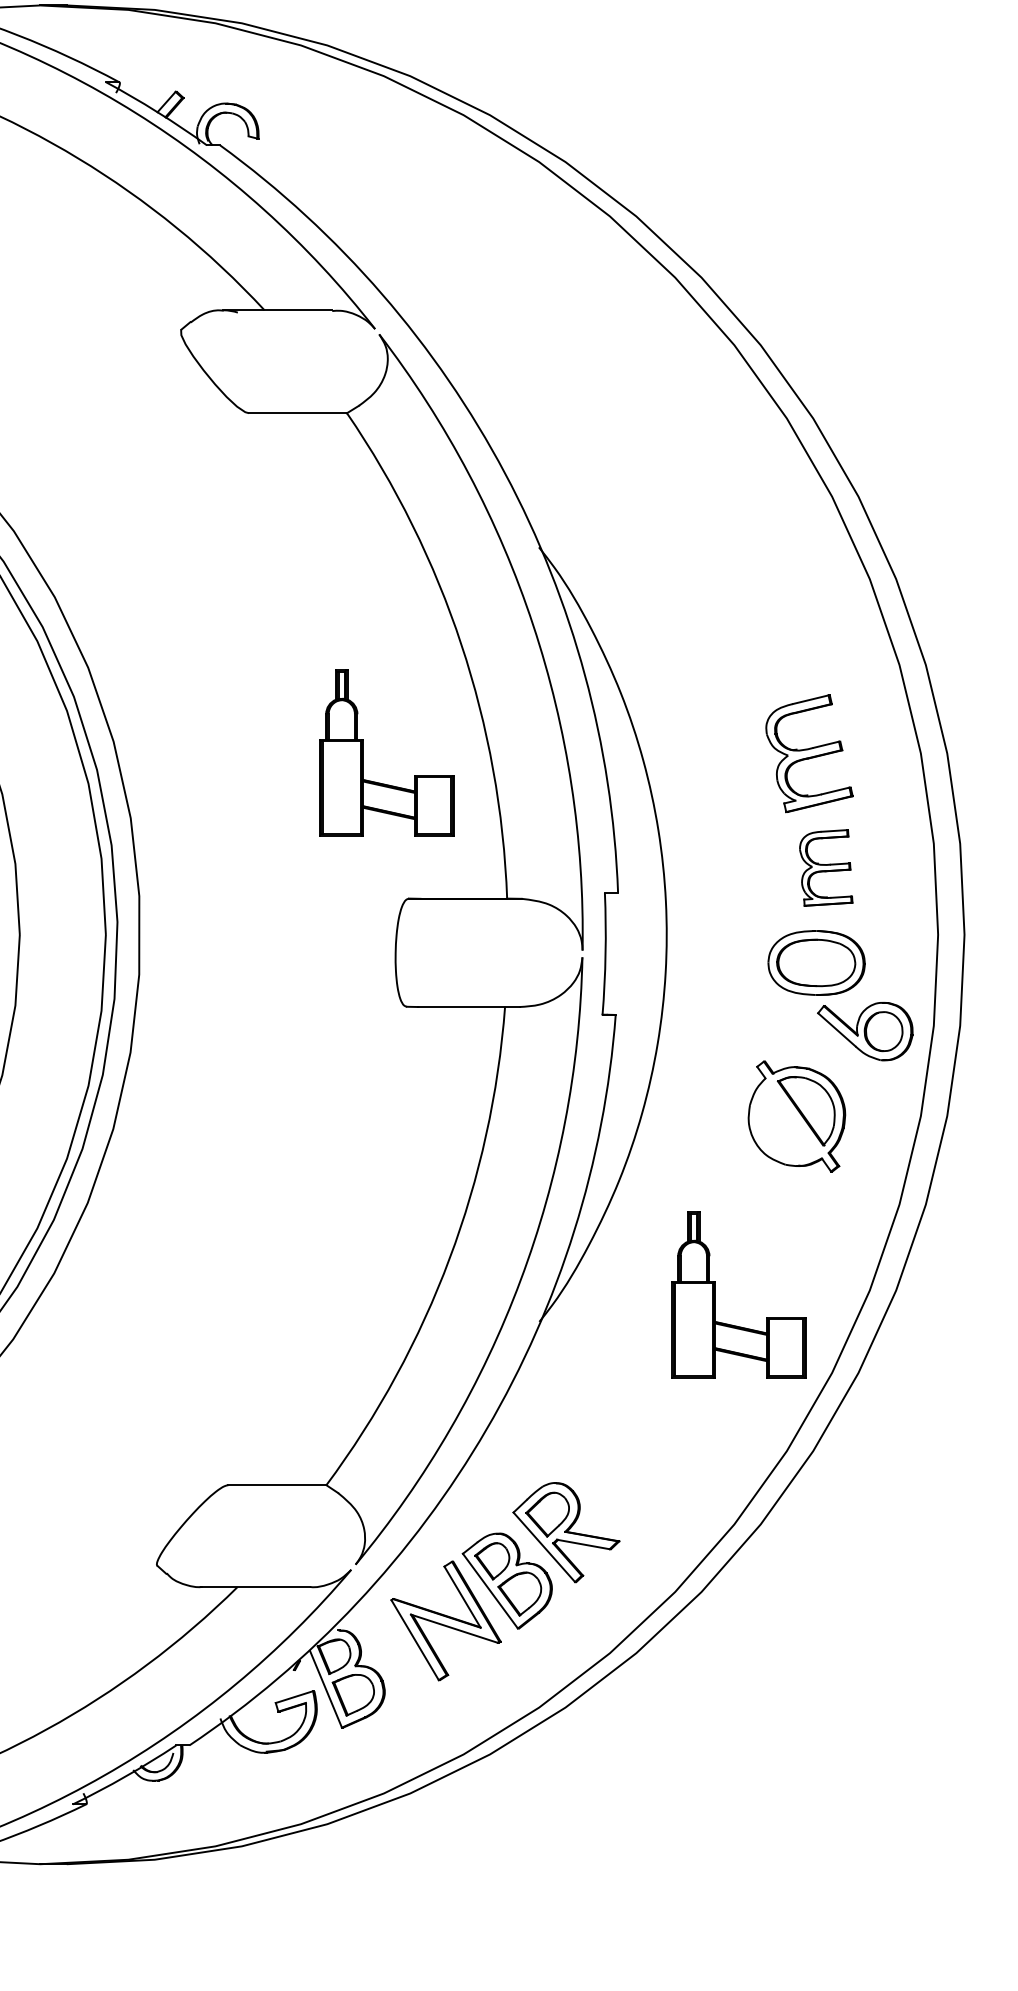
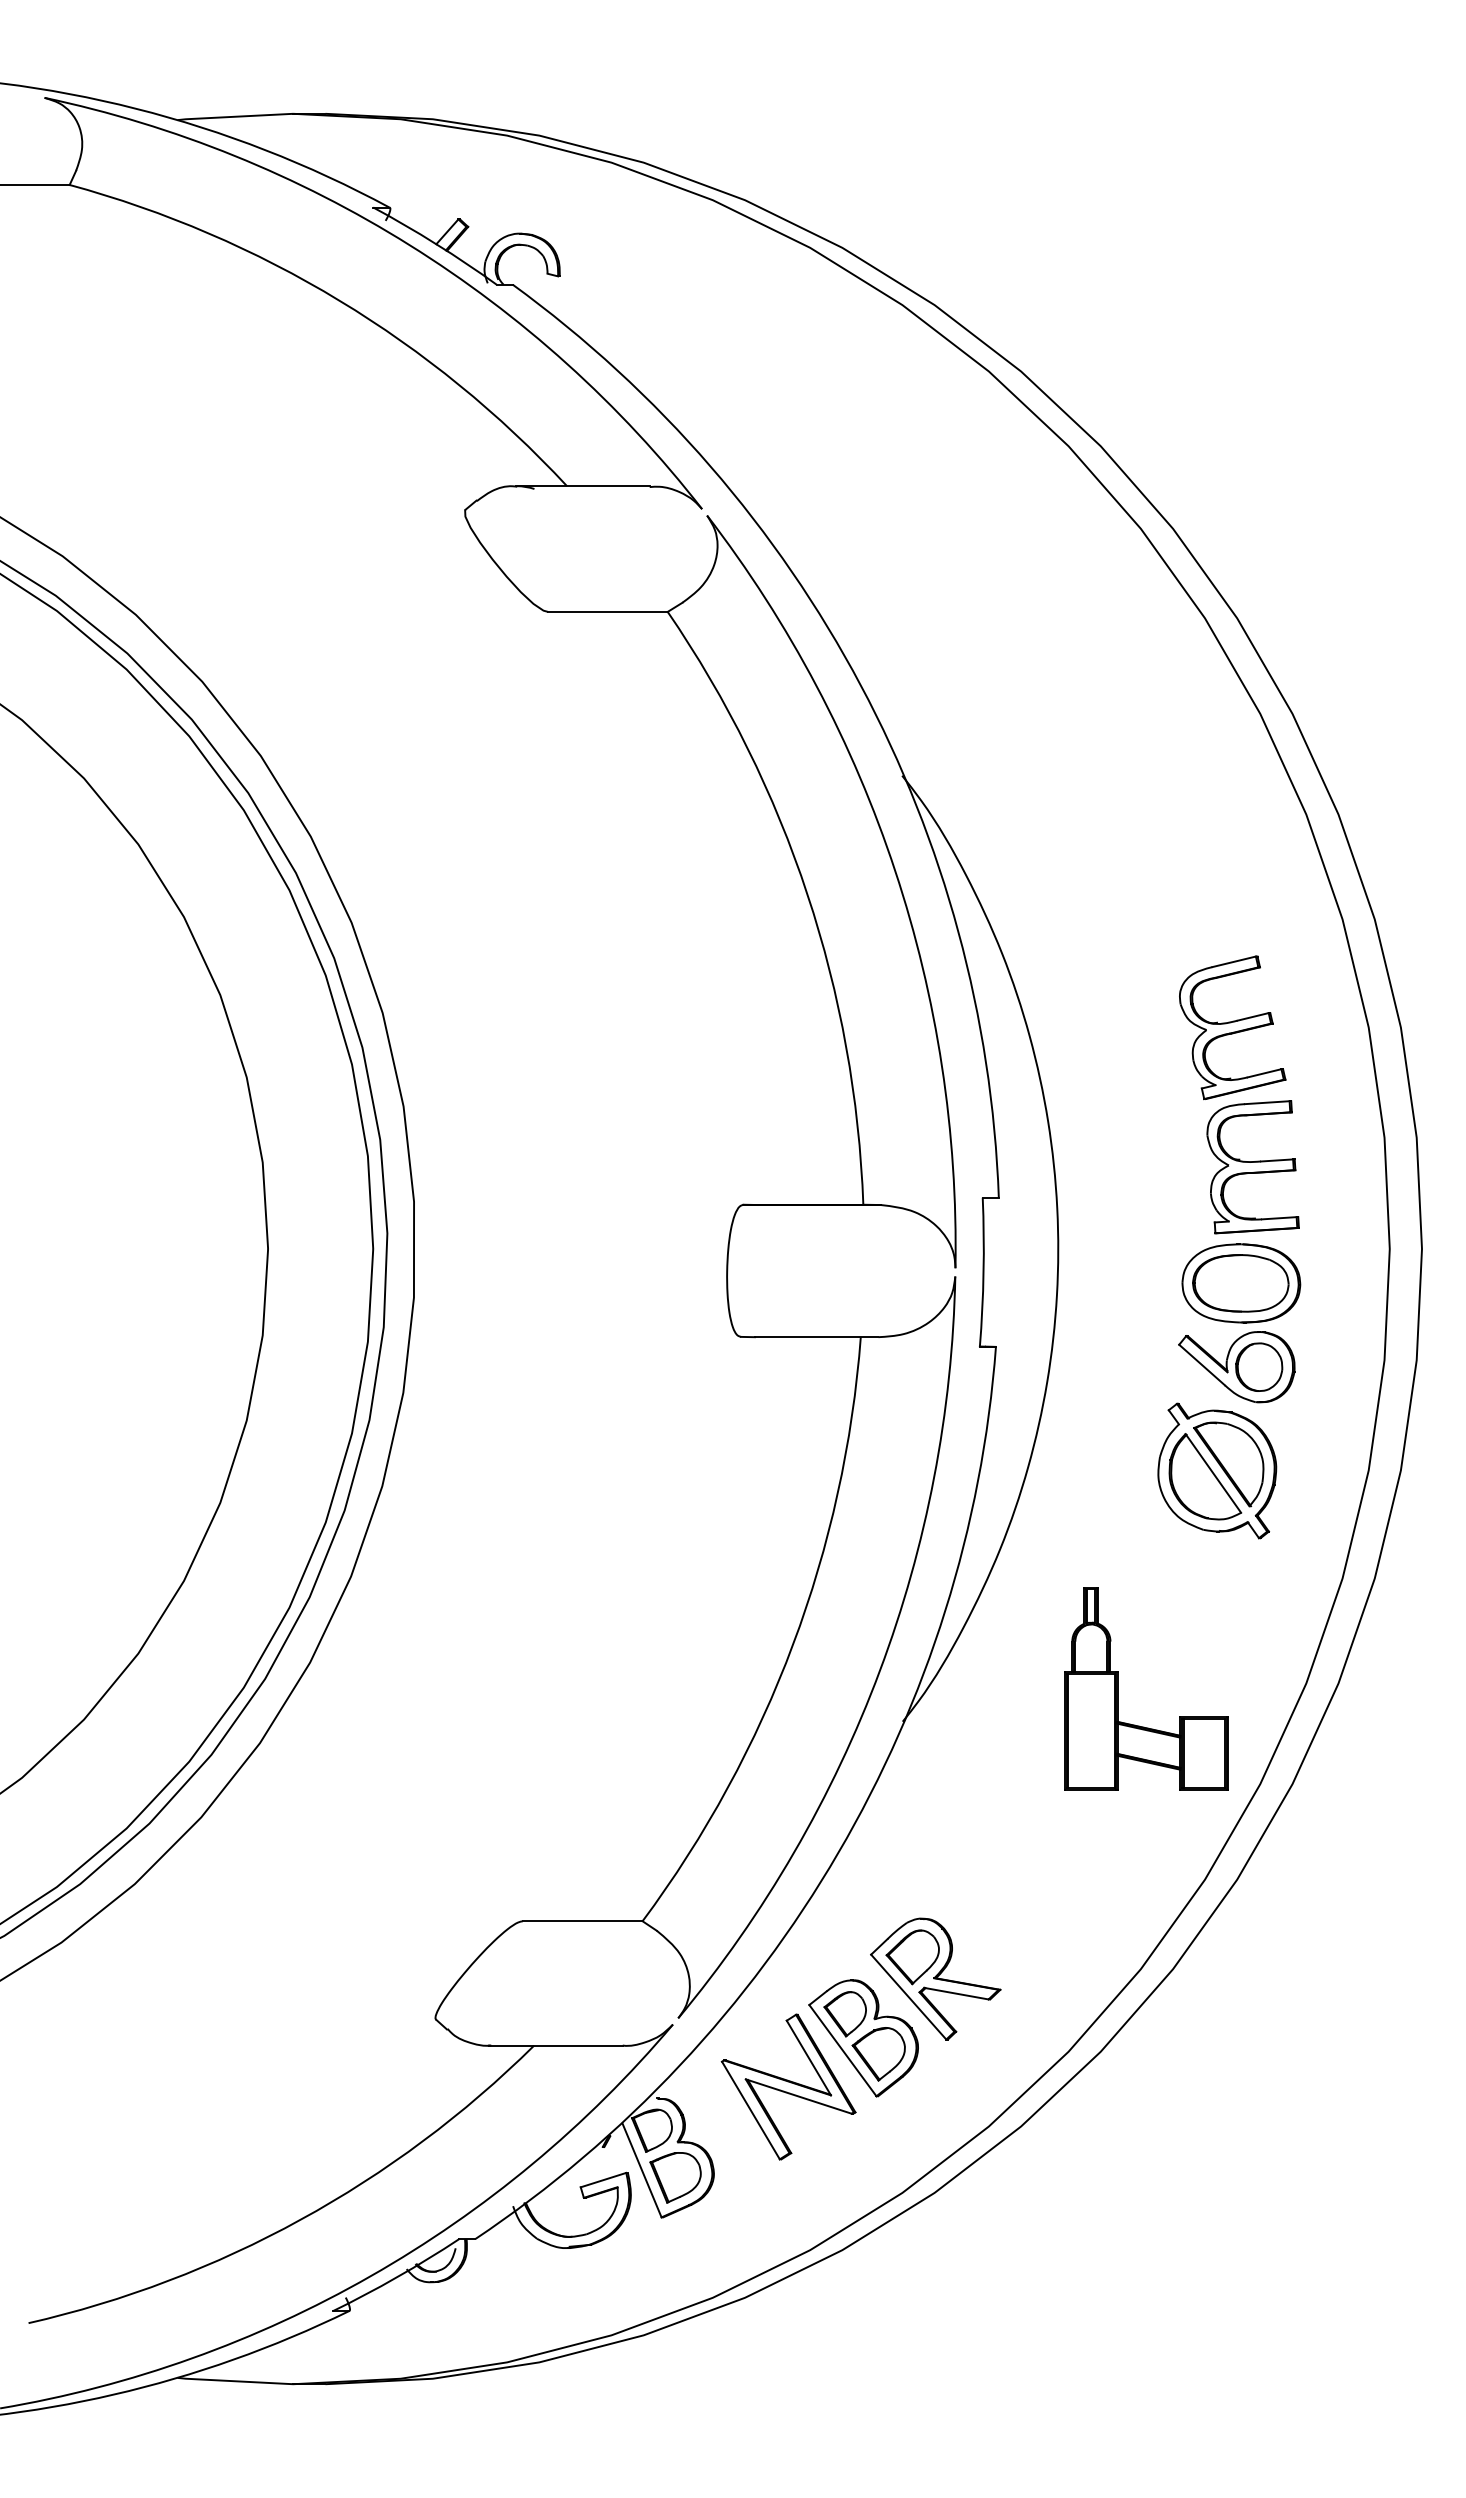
part: (364, 752) -> (688, 1026), removed
part: (825, 868) -> (1252, 1167), size x1.43
part: (865, 1031) -> (1236, 1367), moved
part: (787, 1121) -> (1205, 1476), added

